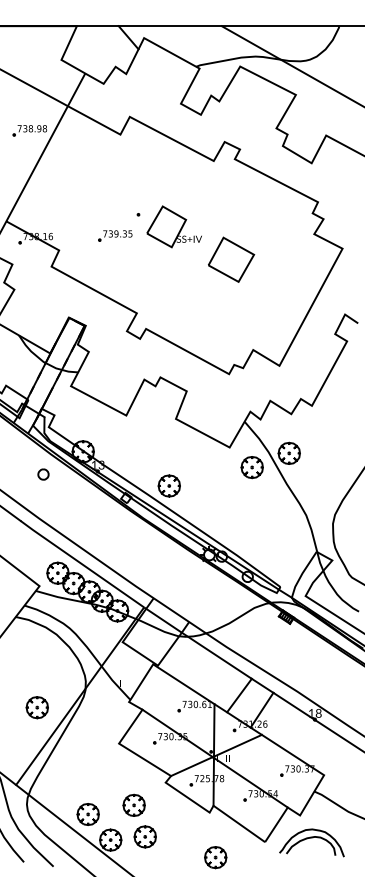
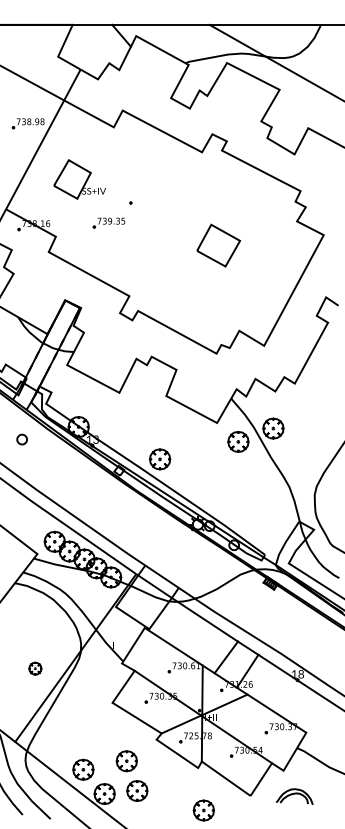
part: (174, 226) -> (79, 179), moved
part: (42, 474) -> (21, 439), moved
part: (37, 707) -> (35, 668), size x0.6
part: (311, 842) -> (294, 796), size x0.6

